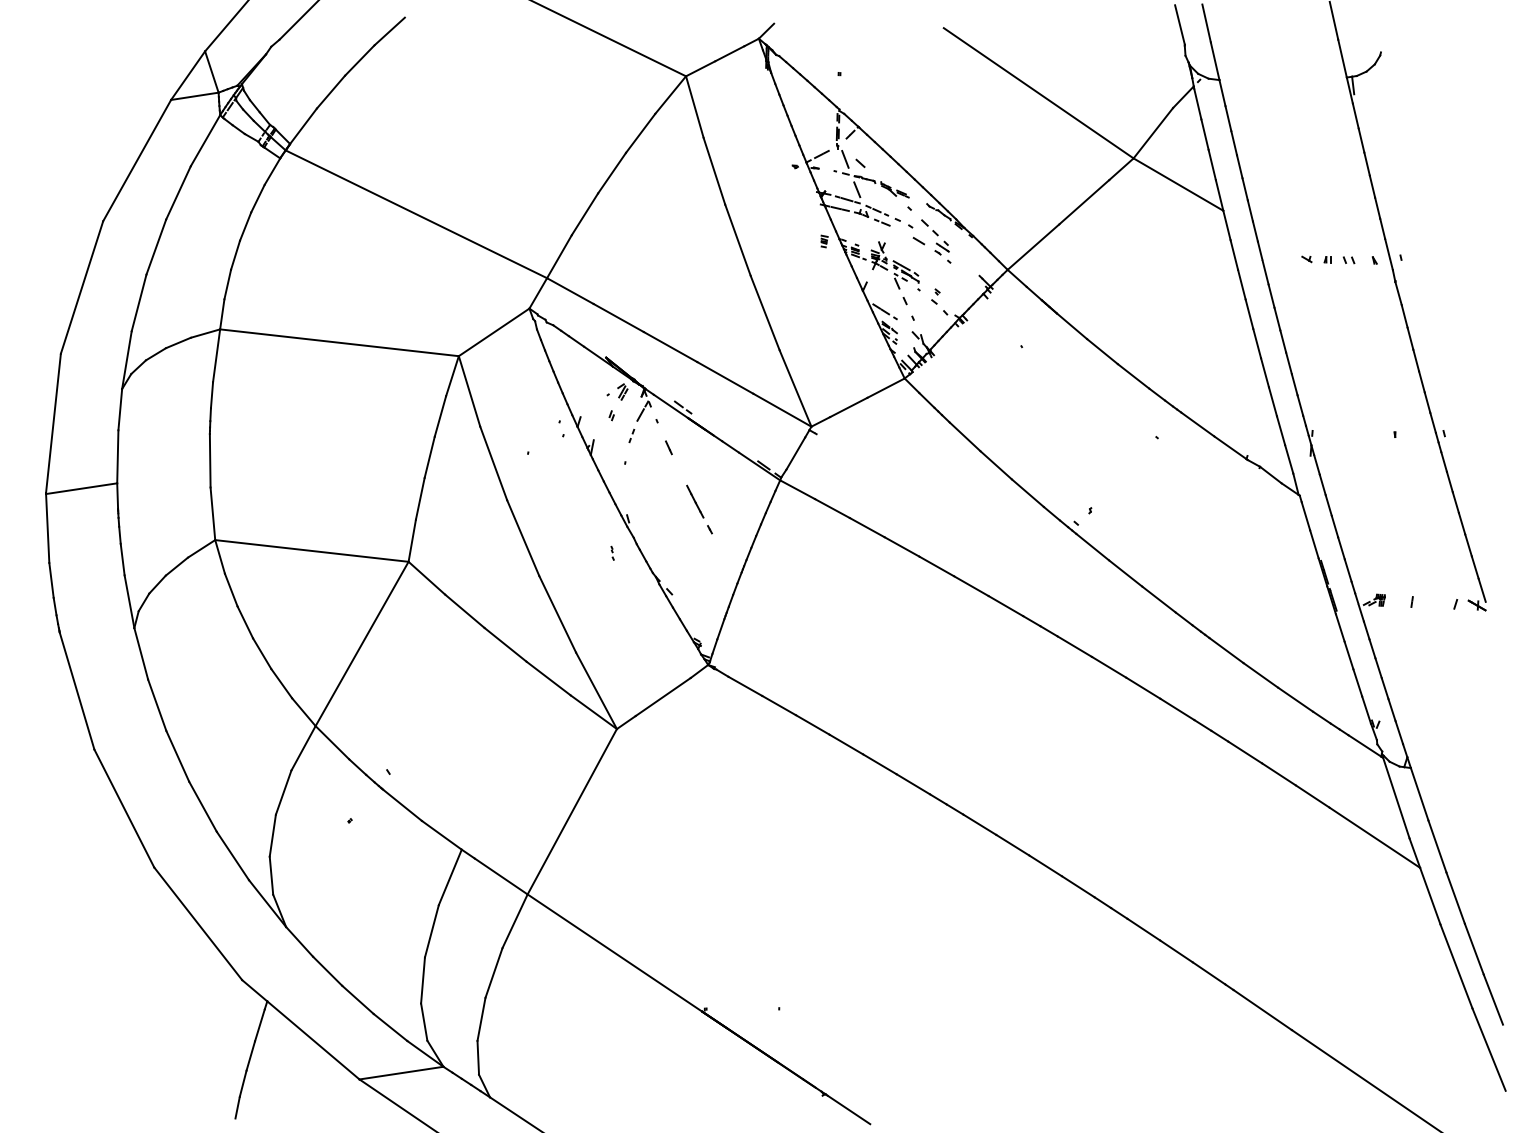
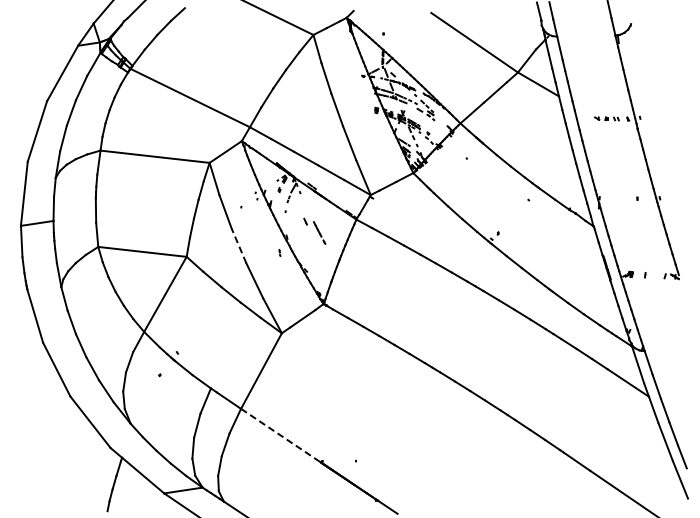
part: (668, 447) -> (305, 221), moved
line: (524, 539) -> (239, 246), solid -> dashed
line: (616, 952) -> (281, 435), solid -> dashed

